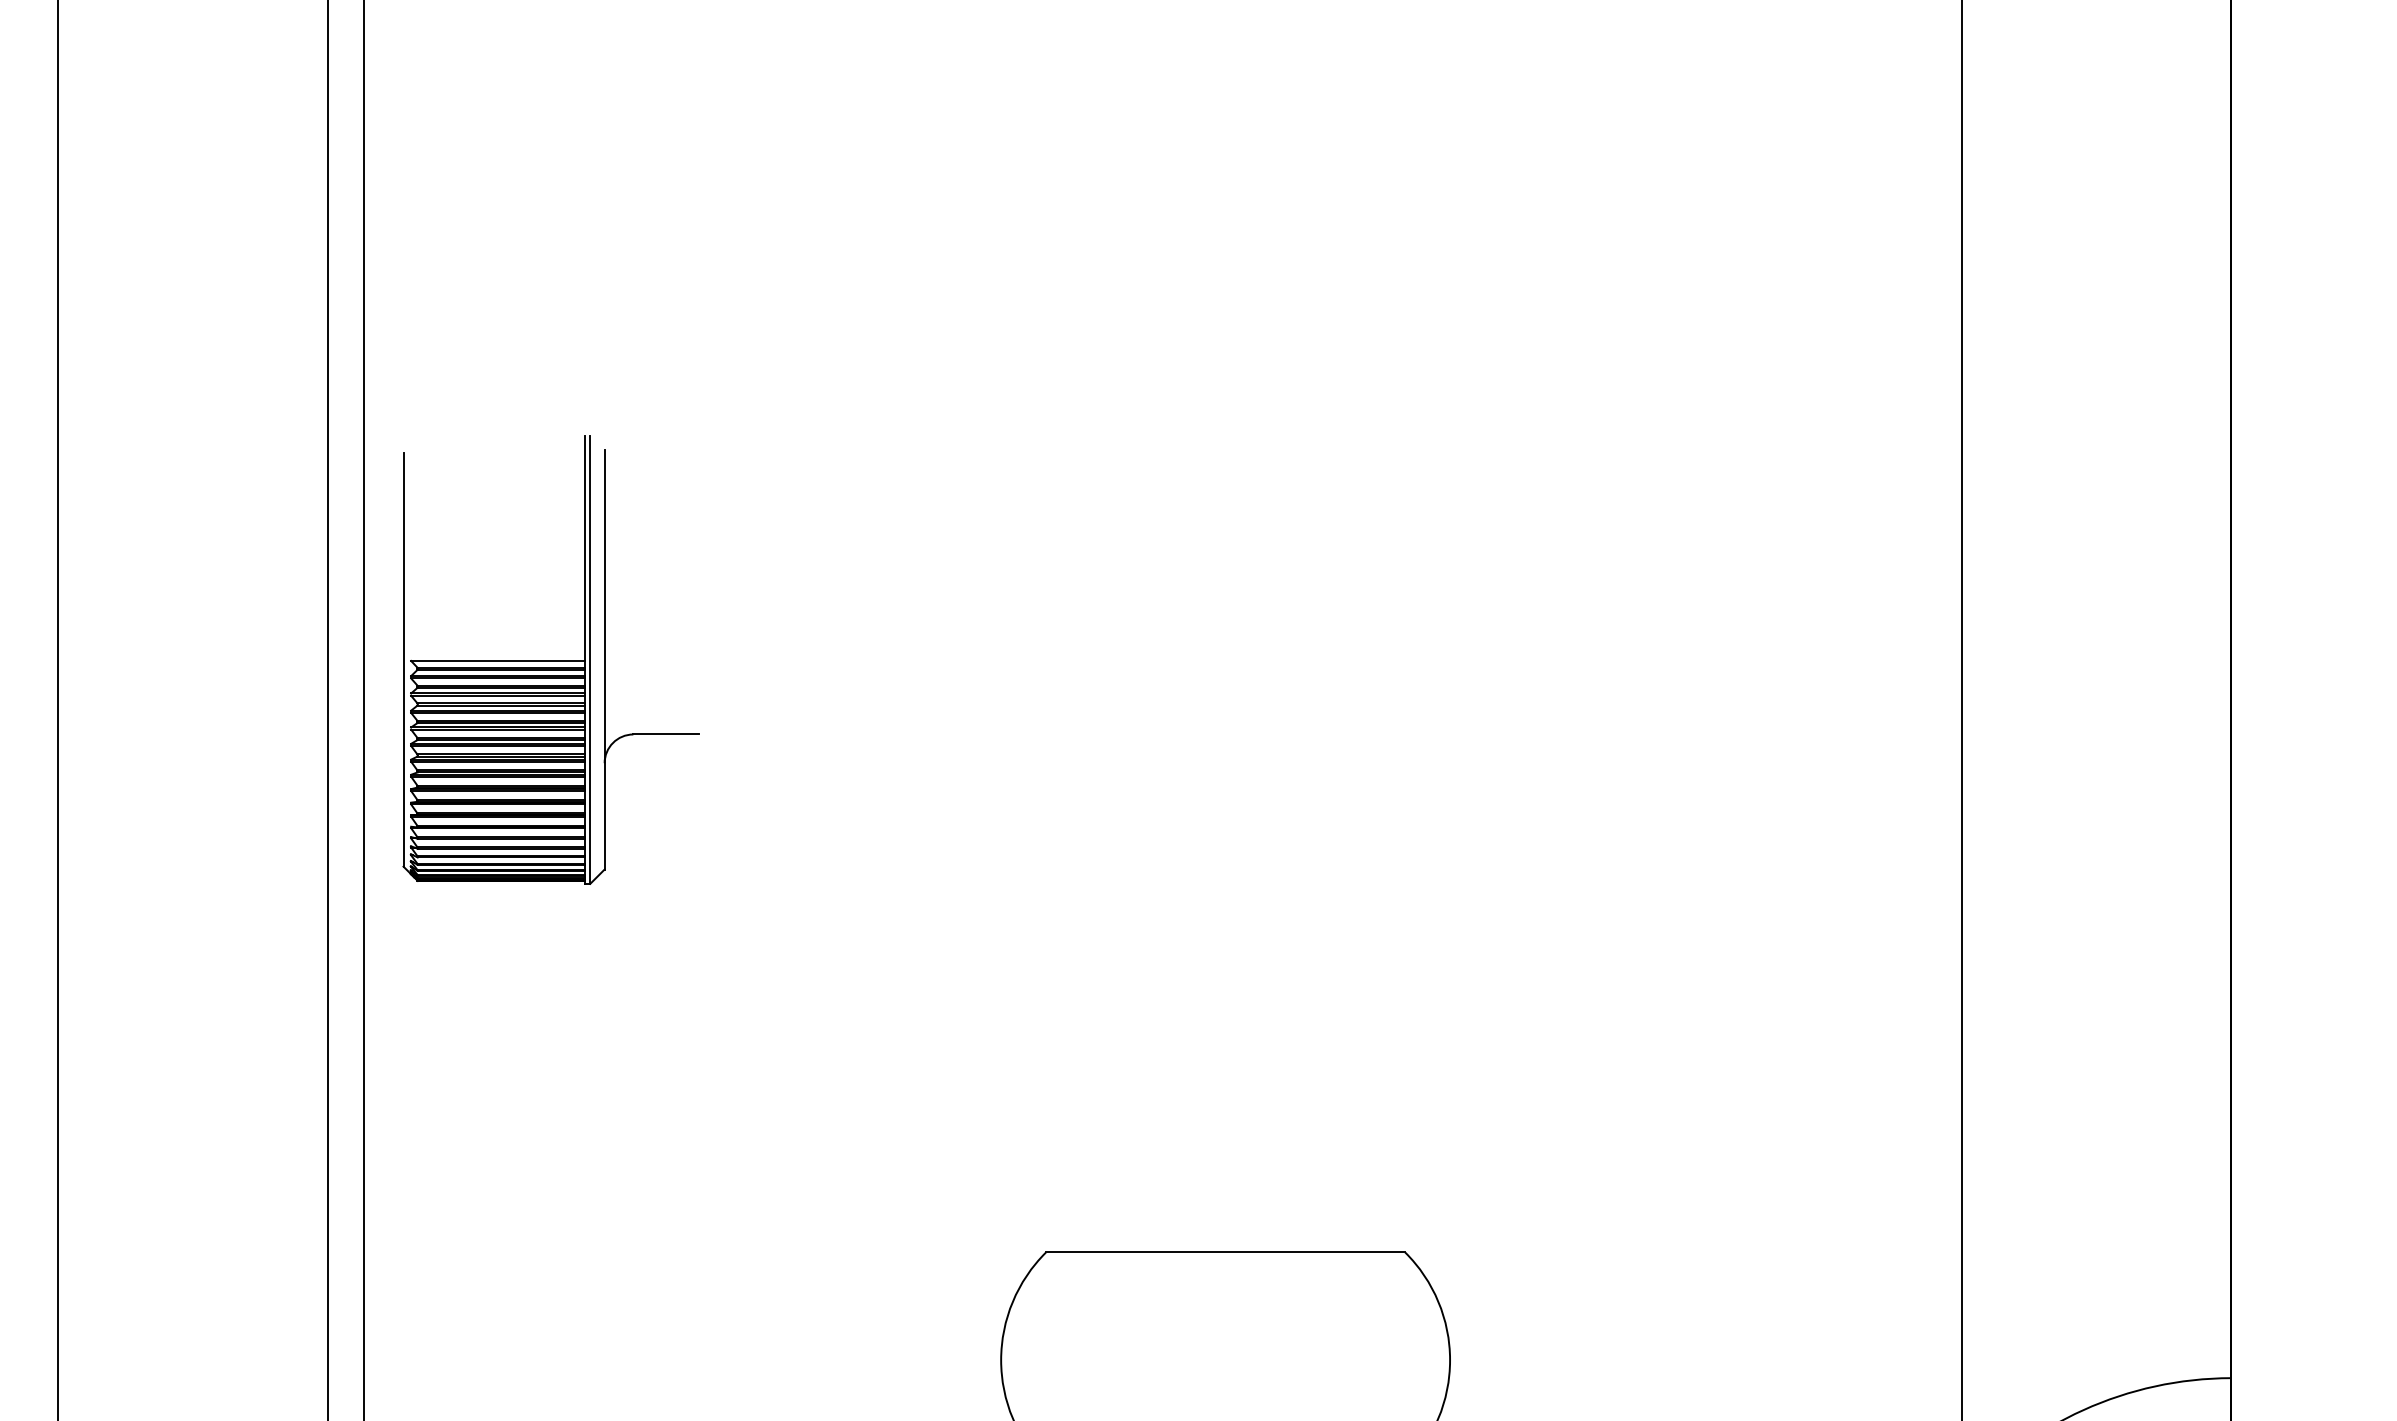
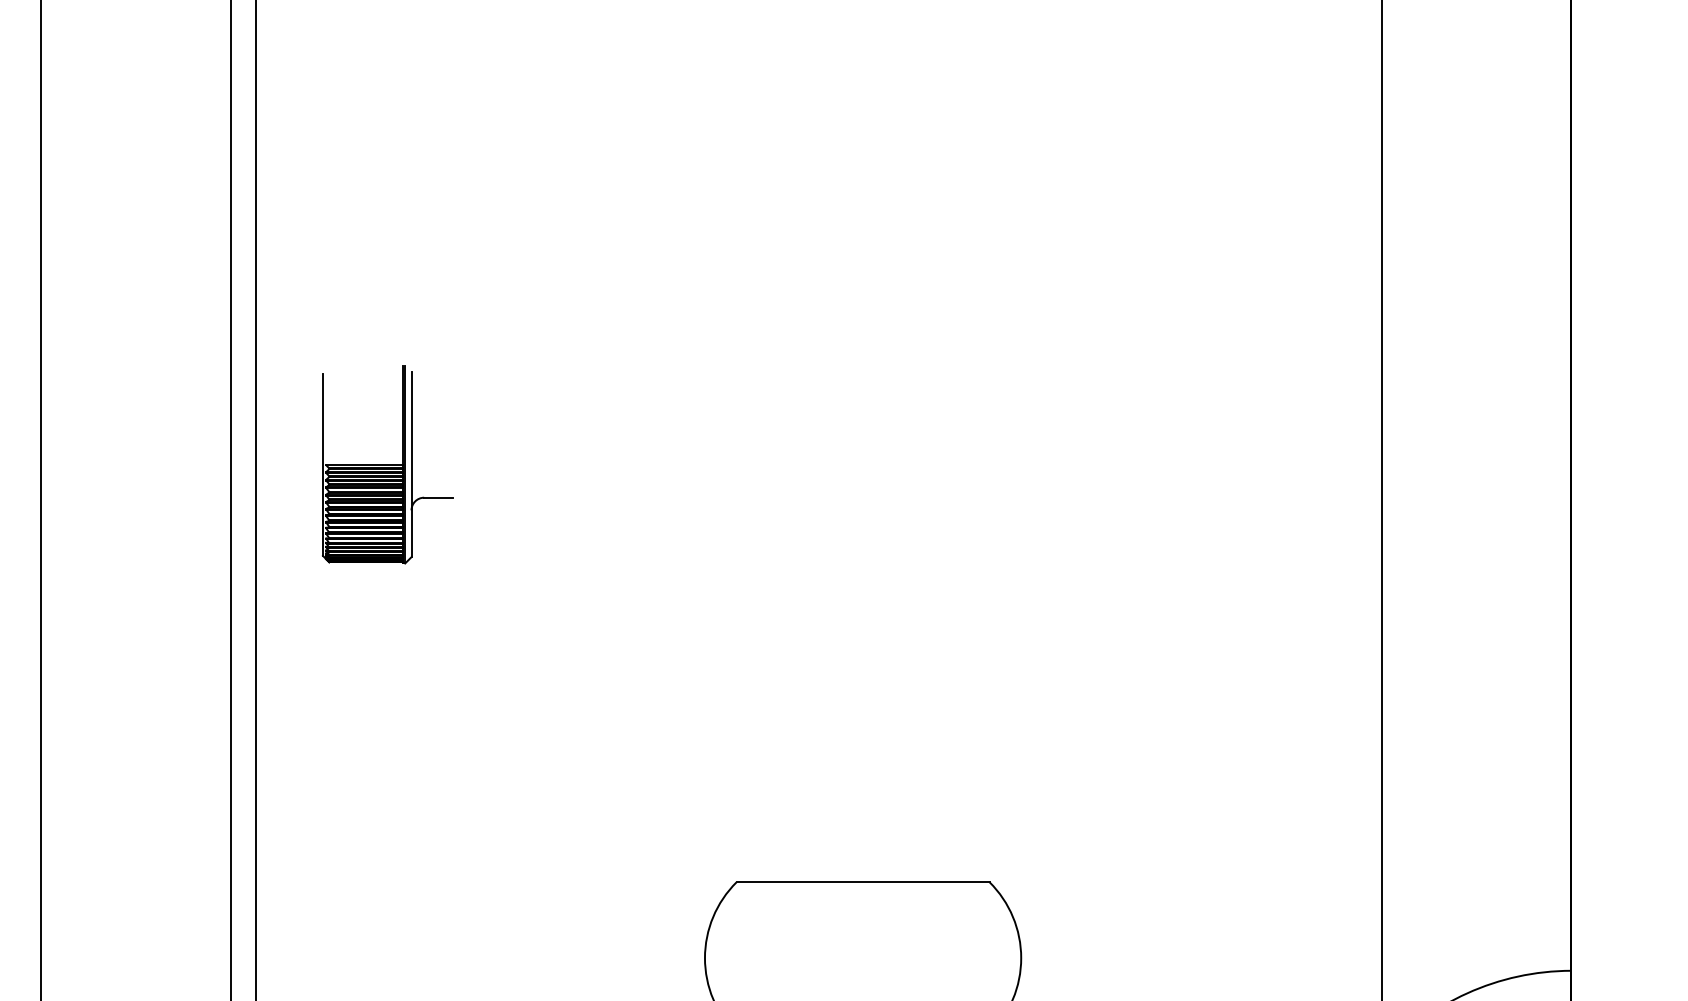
part: (550, 659) -> (387, 464), size x0.62

